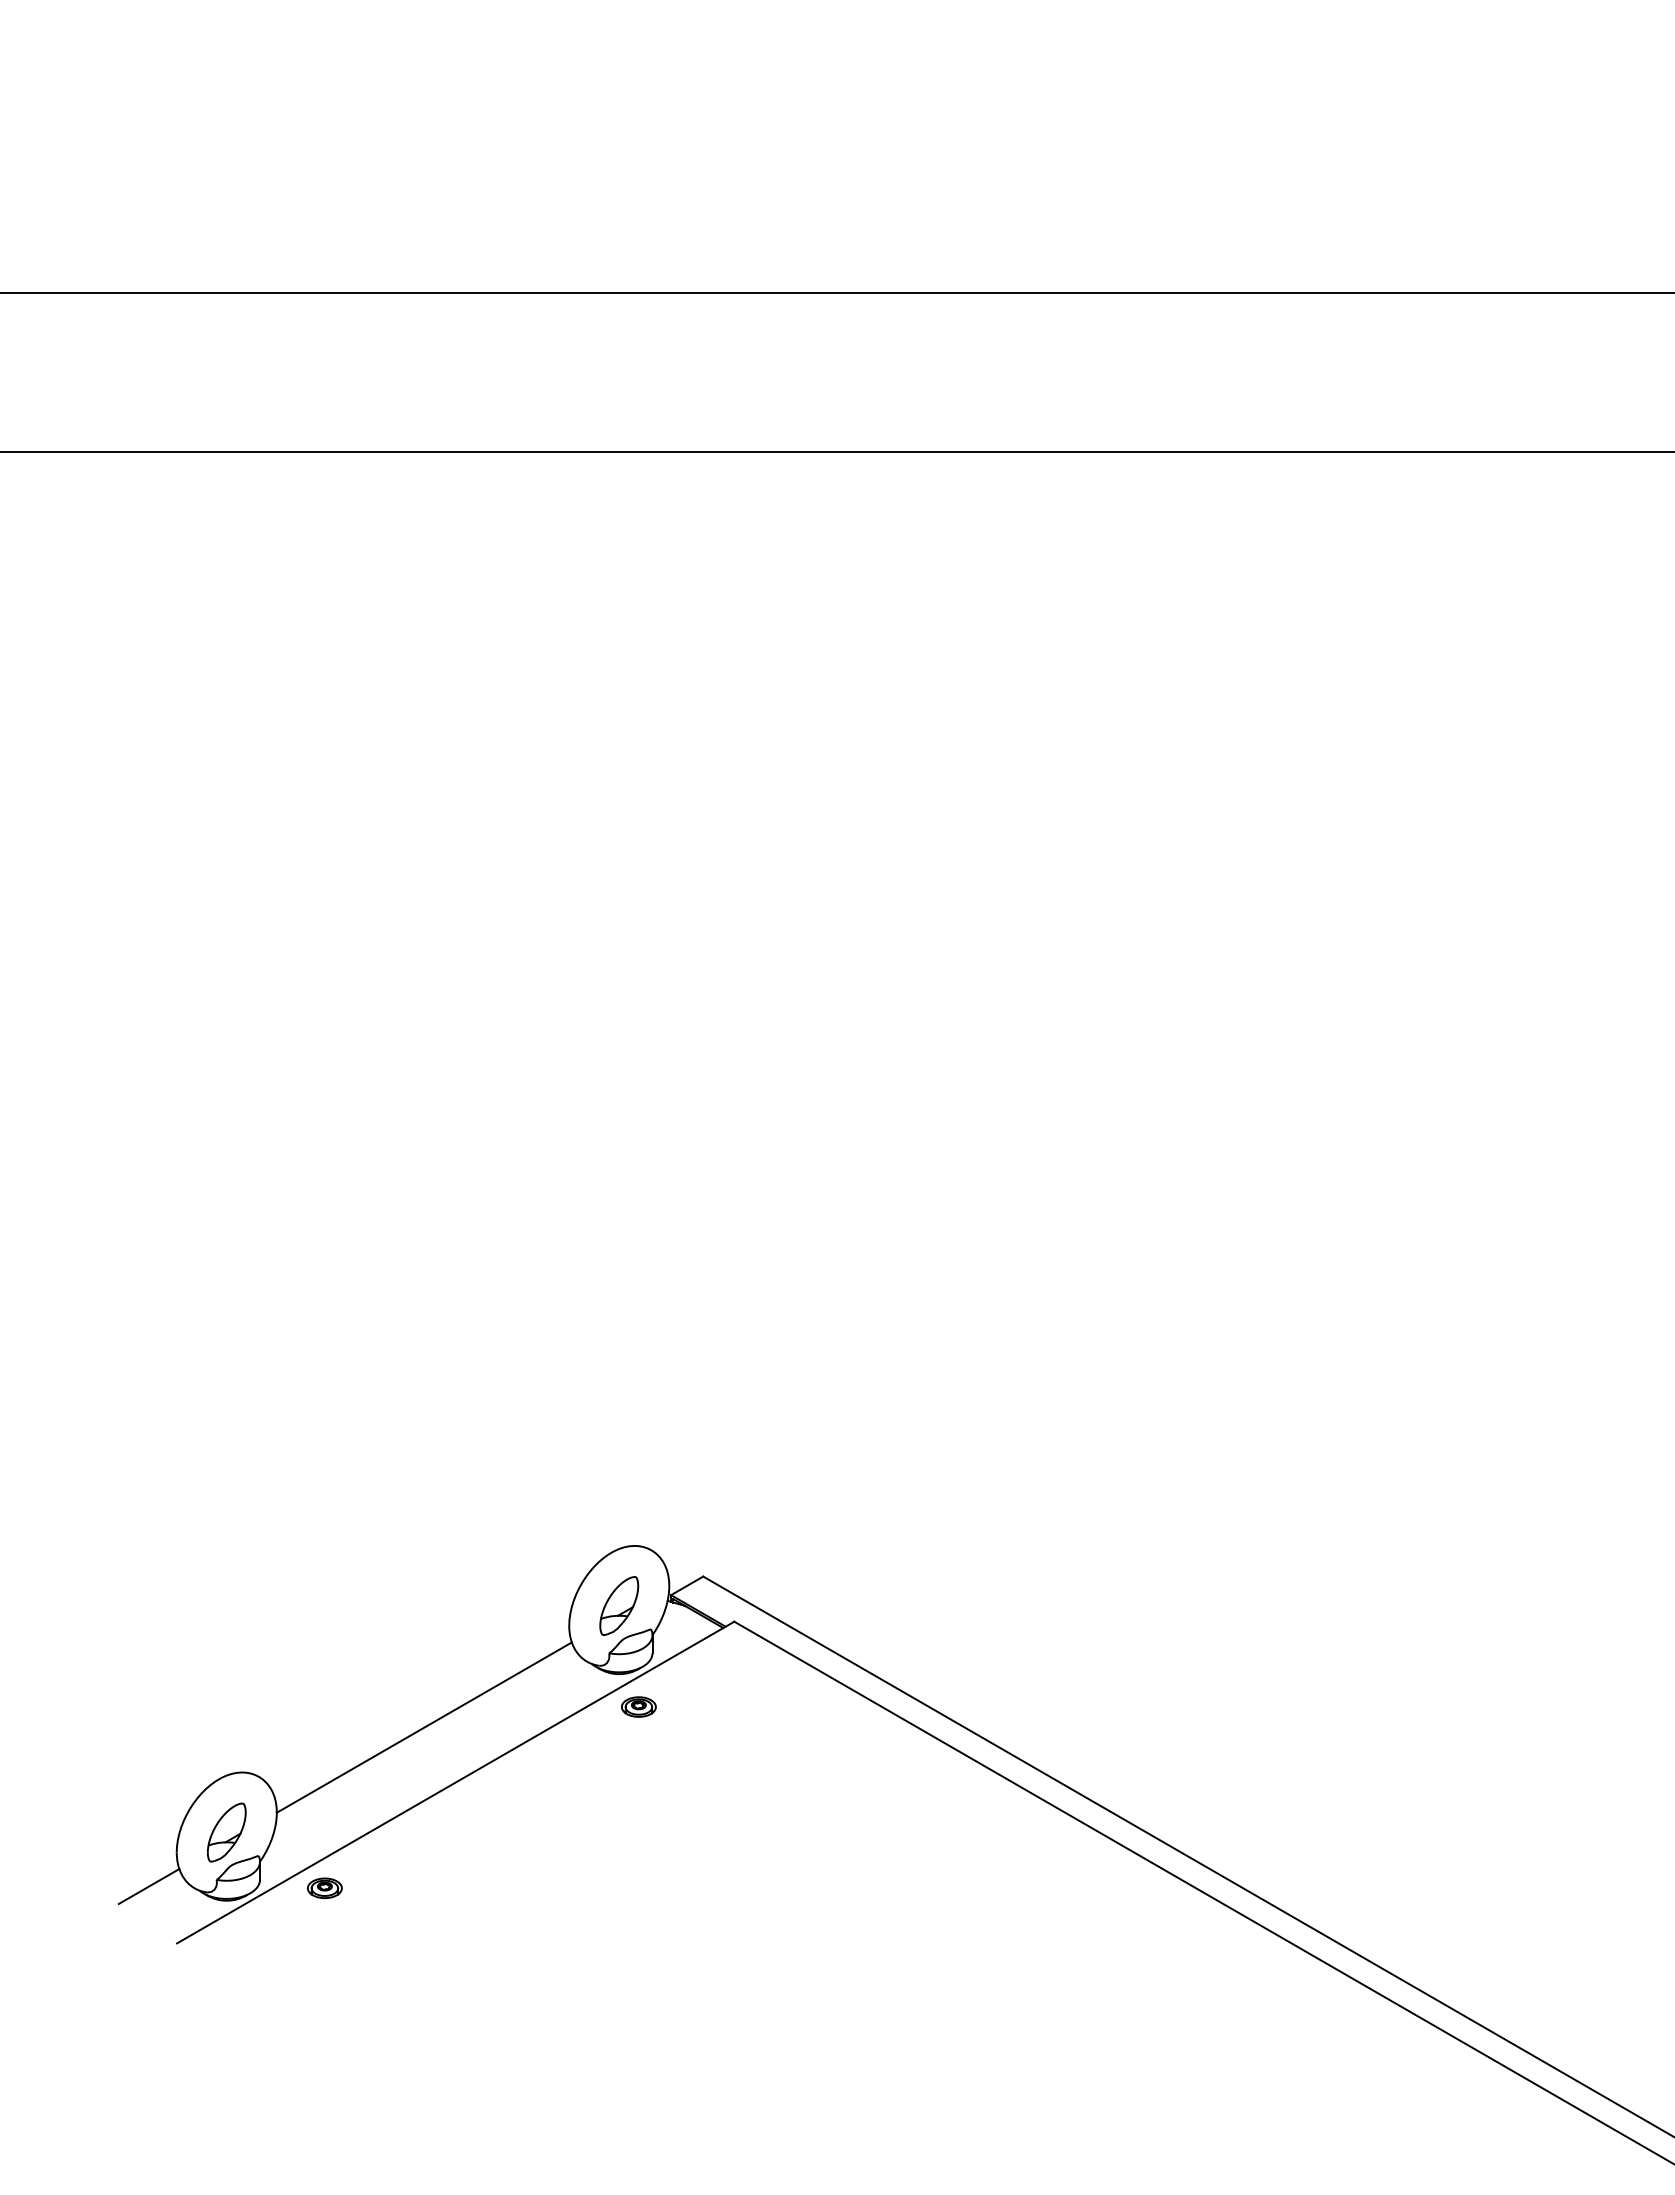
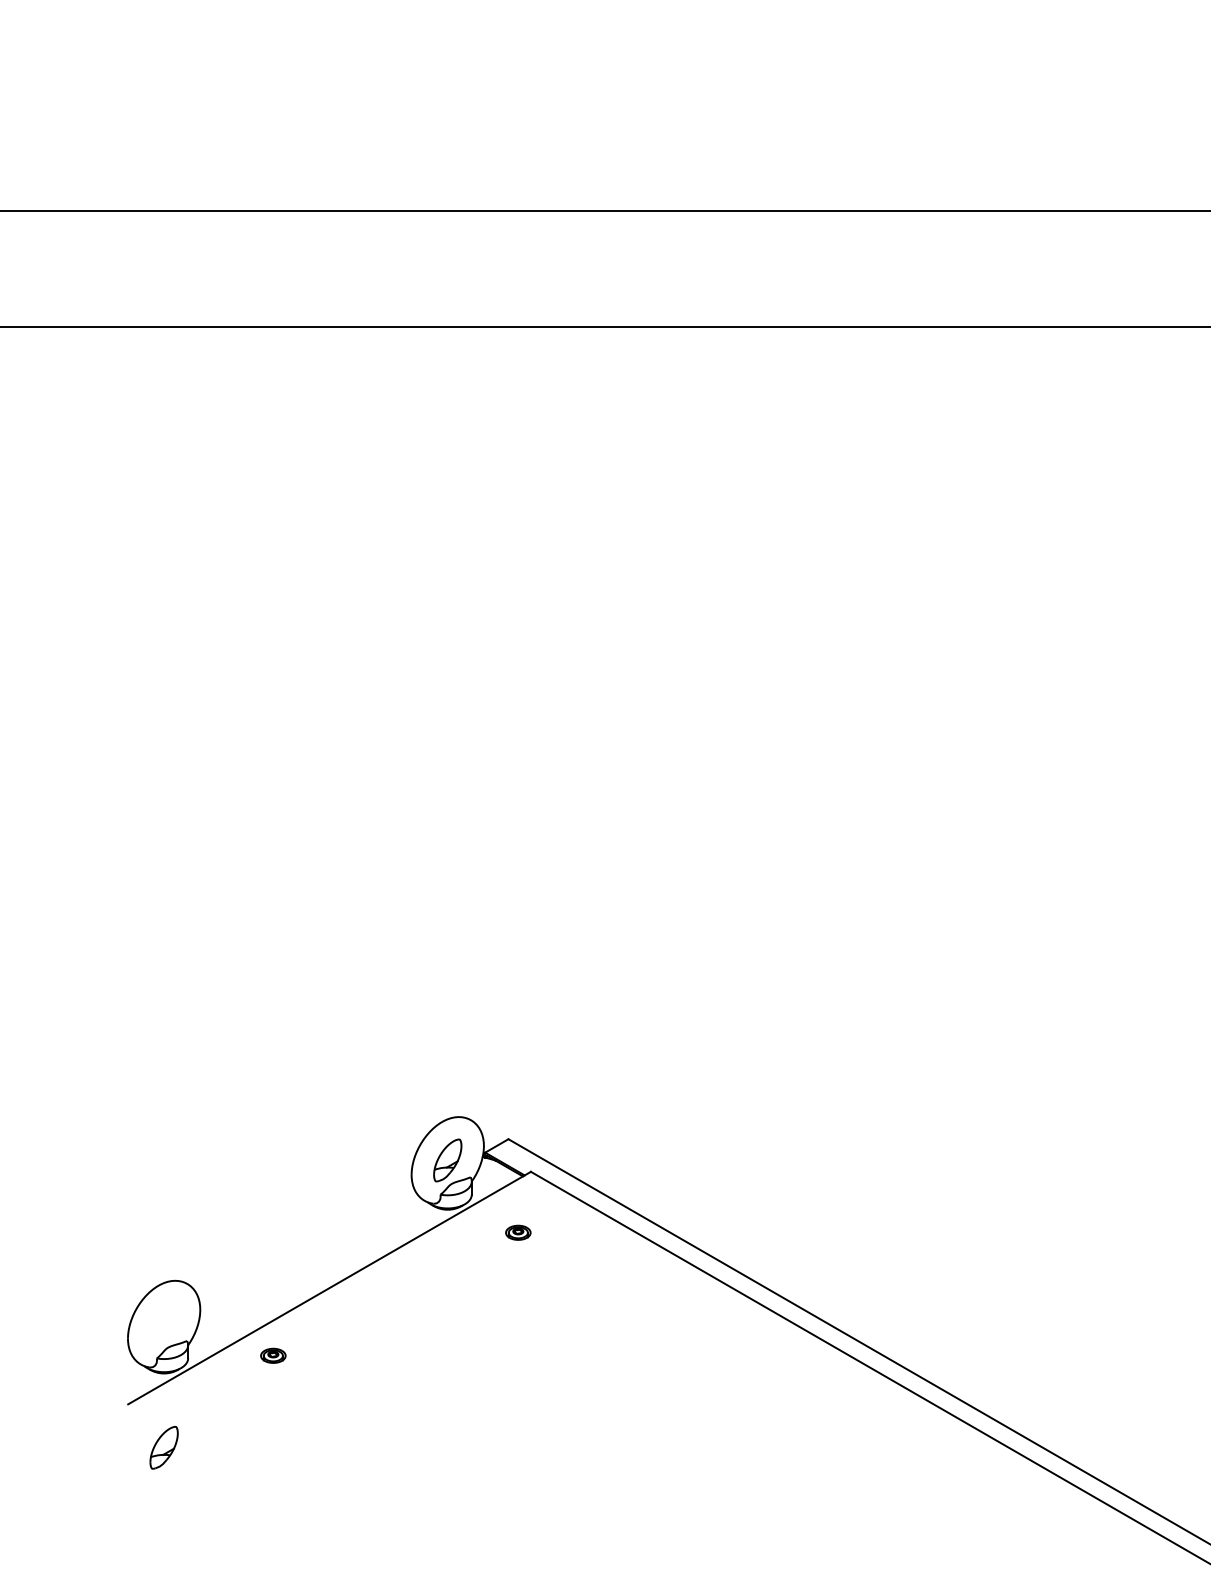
part: (638, 1706) -> (518, 1232), moved
line: (423, 1727) -> (306, 1248), removed
part: (226, 1832) -> (163, 1447), moved
line: (148, 1886) -> (107, 1363), removed
part: (324, 1888) -> (273, 1355), moved

